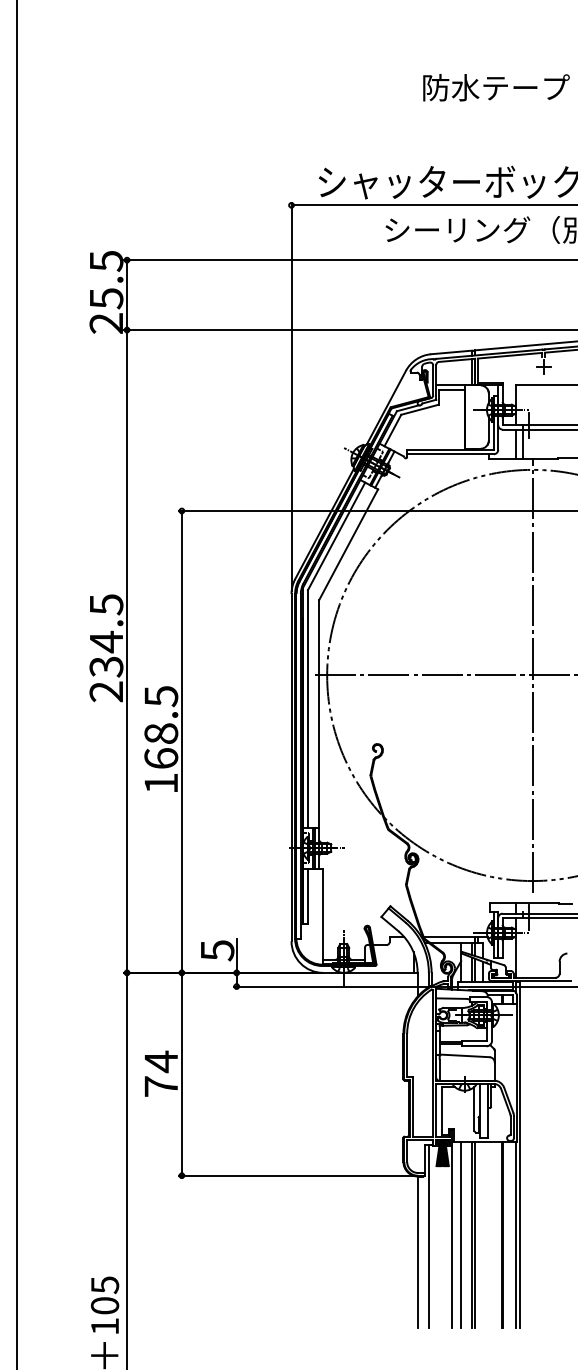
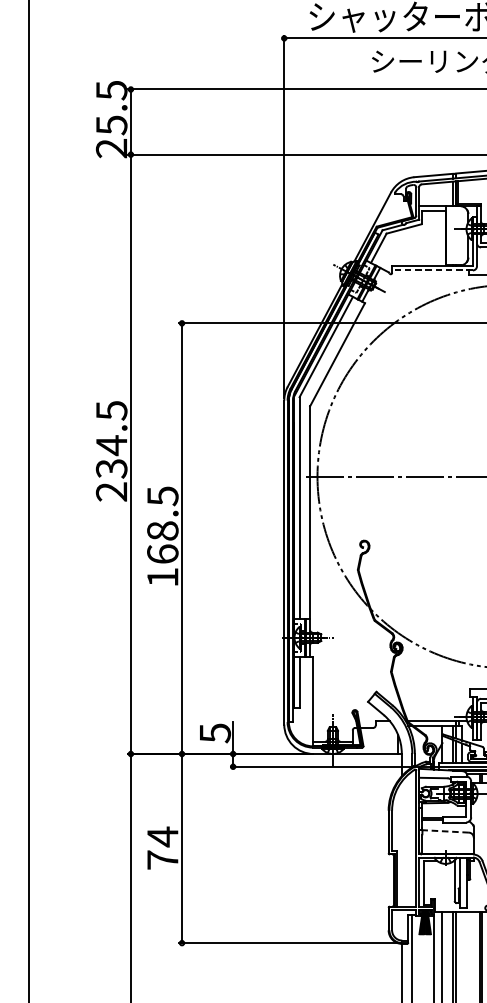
line: (450, 454) -> (432, 270), solid -> dashed
line: (464, 1055) -> (445, 831), solid -> dashed

